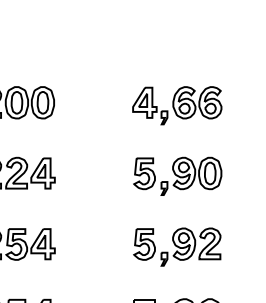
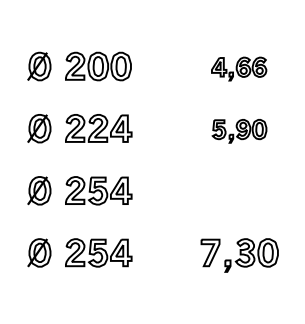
part: (176, 105) -> (238, 68), size x0.7
part: (177, 176) -> (239, 131), size x0.7
part: (176, 247) -> (238, 193), removed

